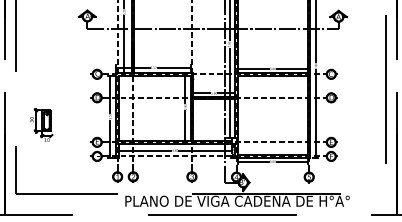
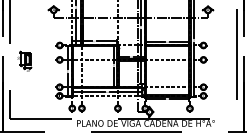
part: (41, 123) -> (24, 60), moved

